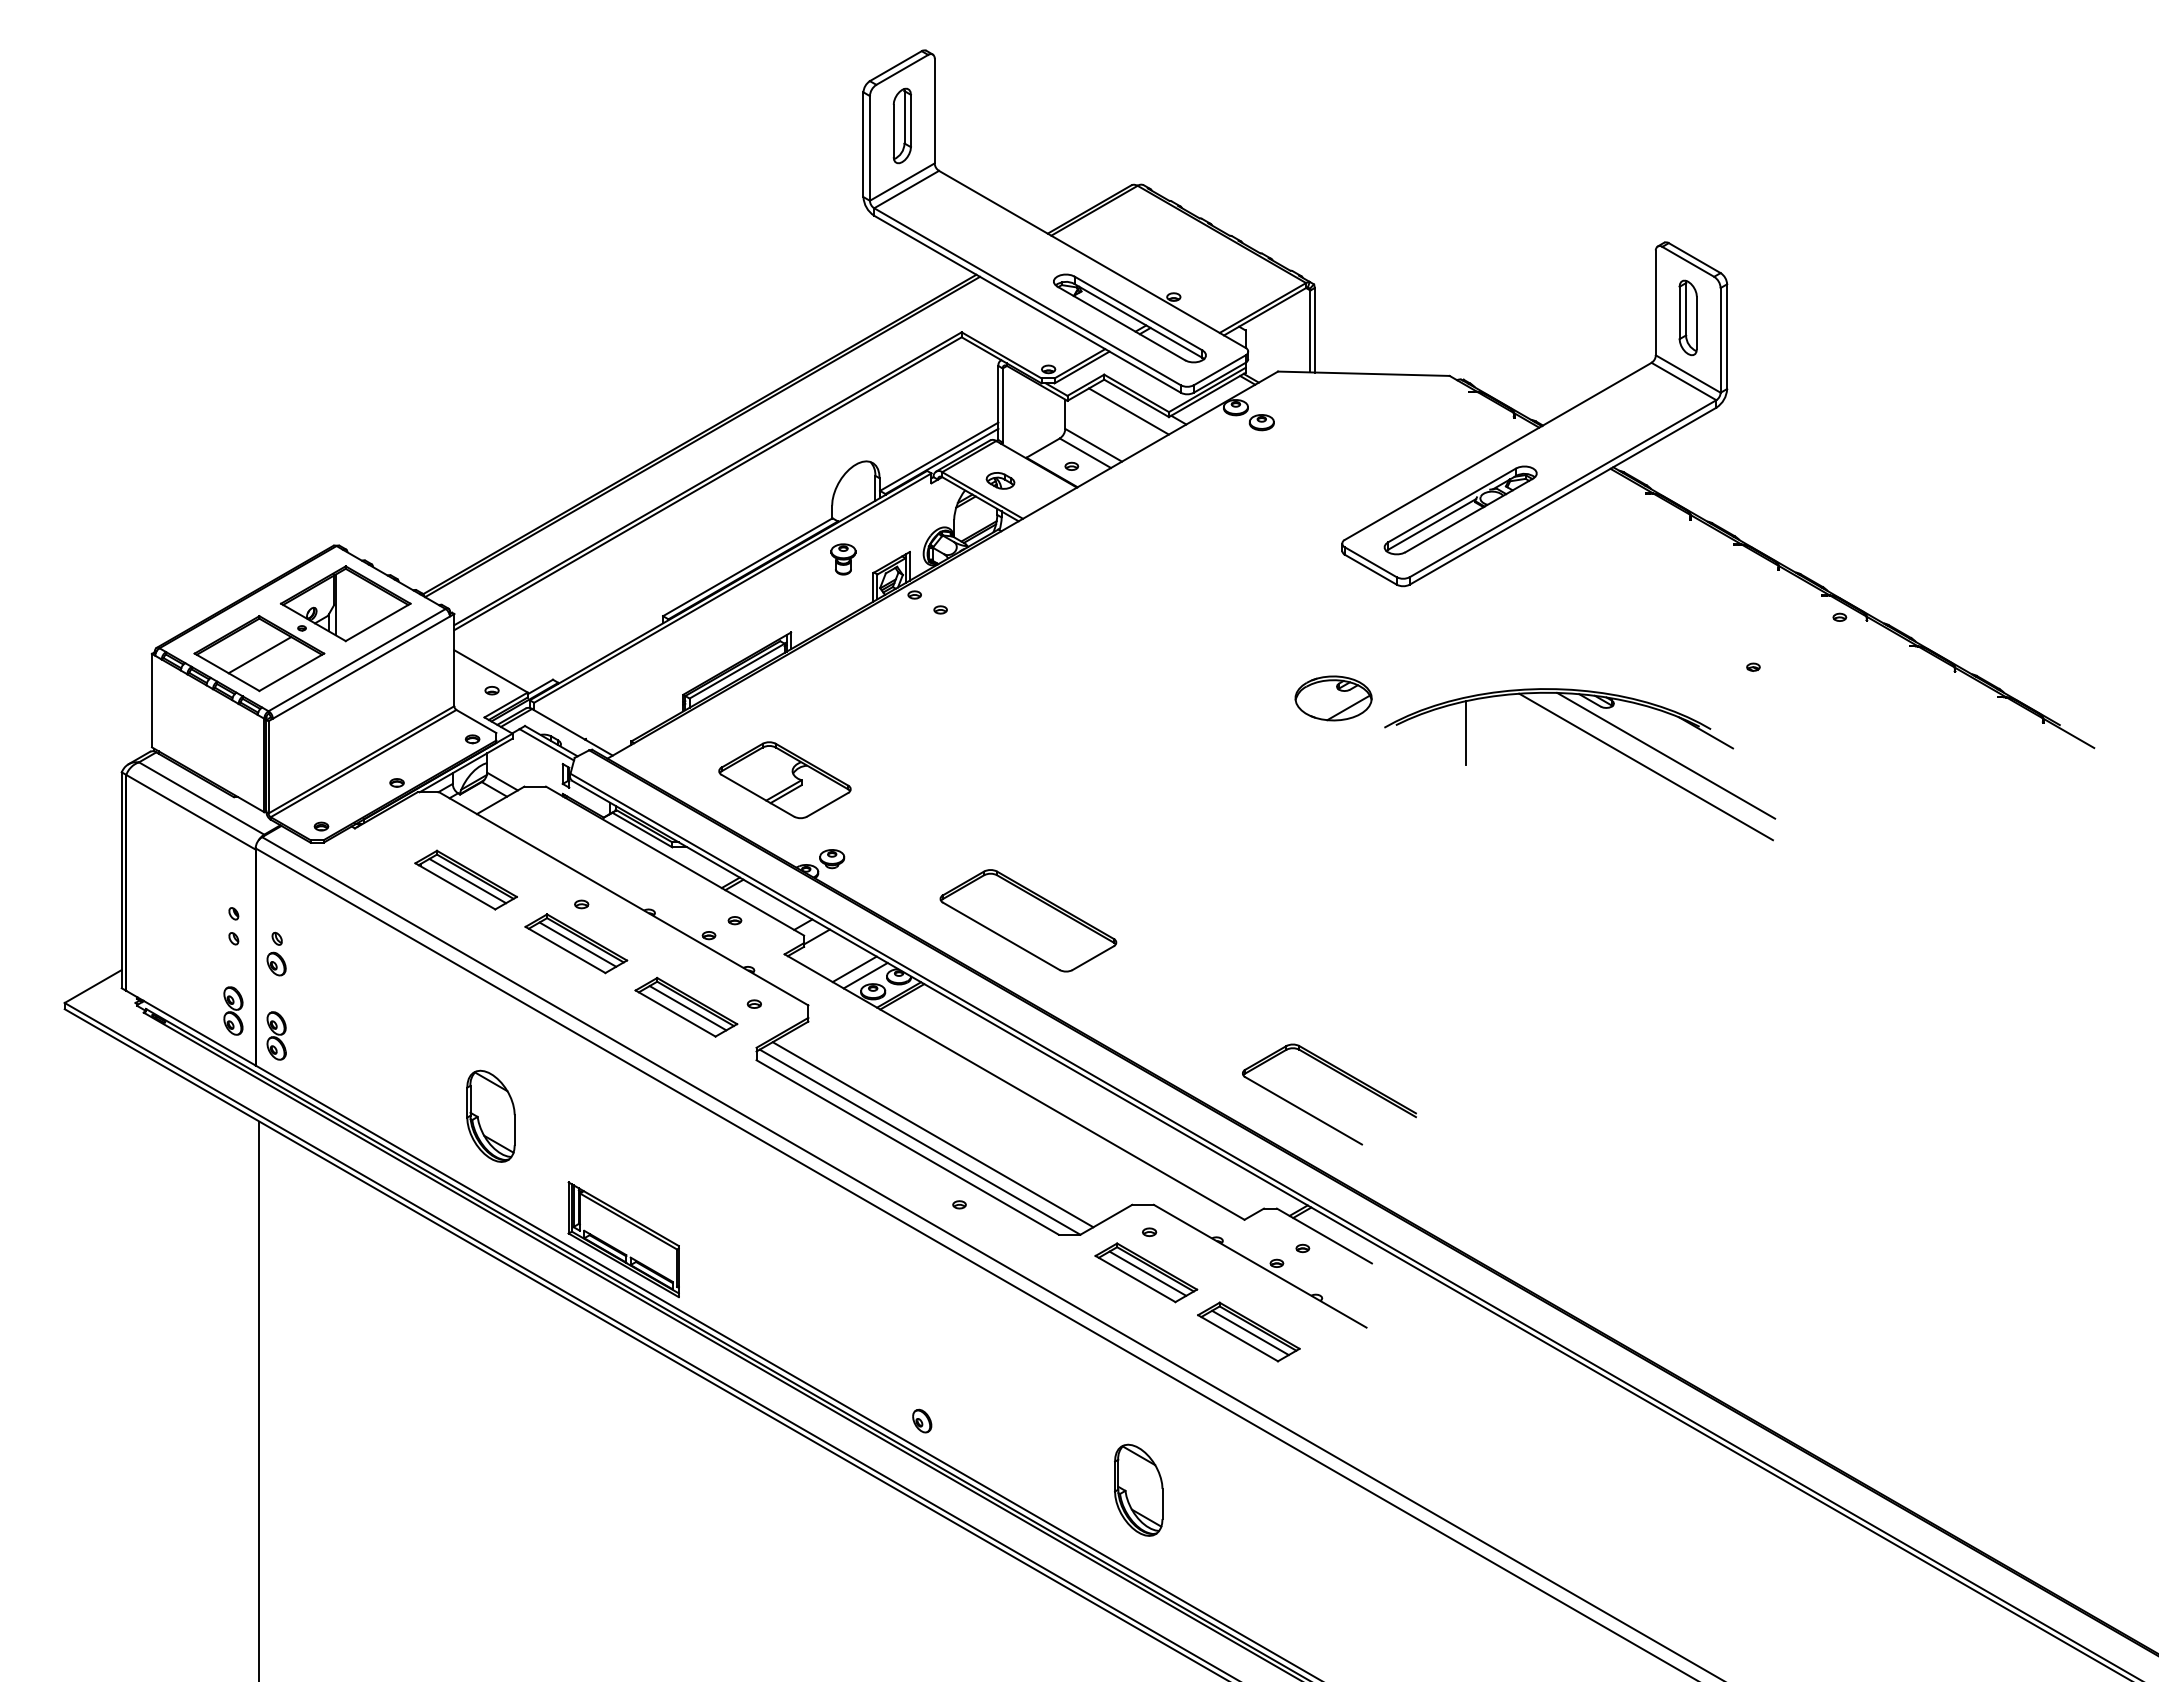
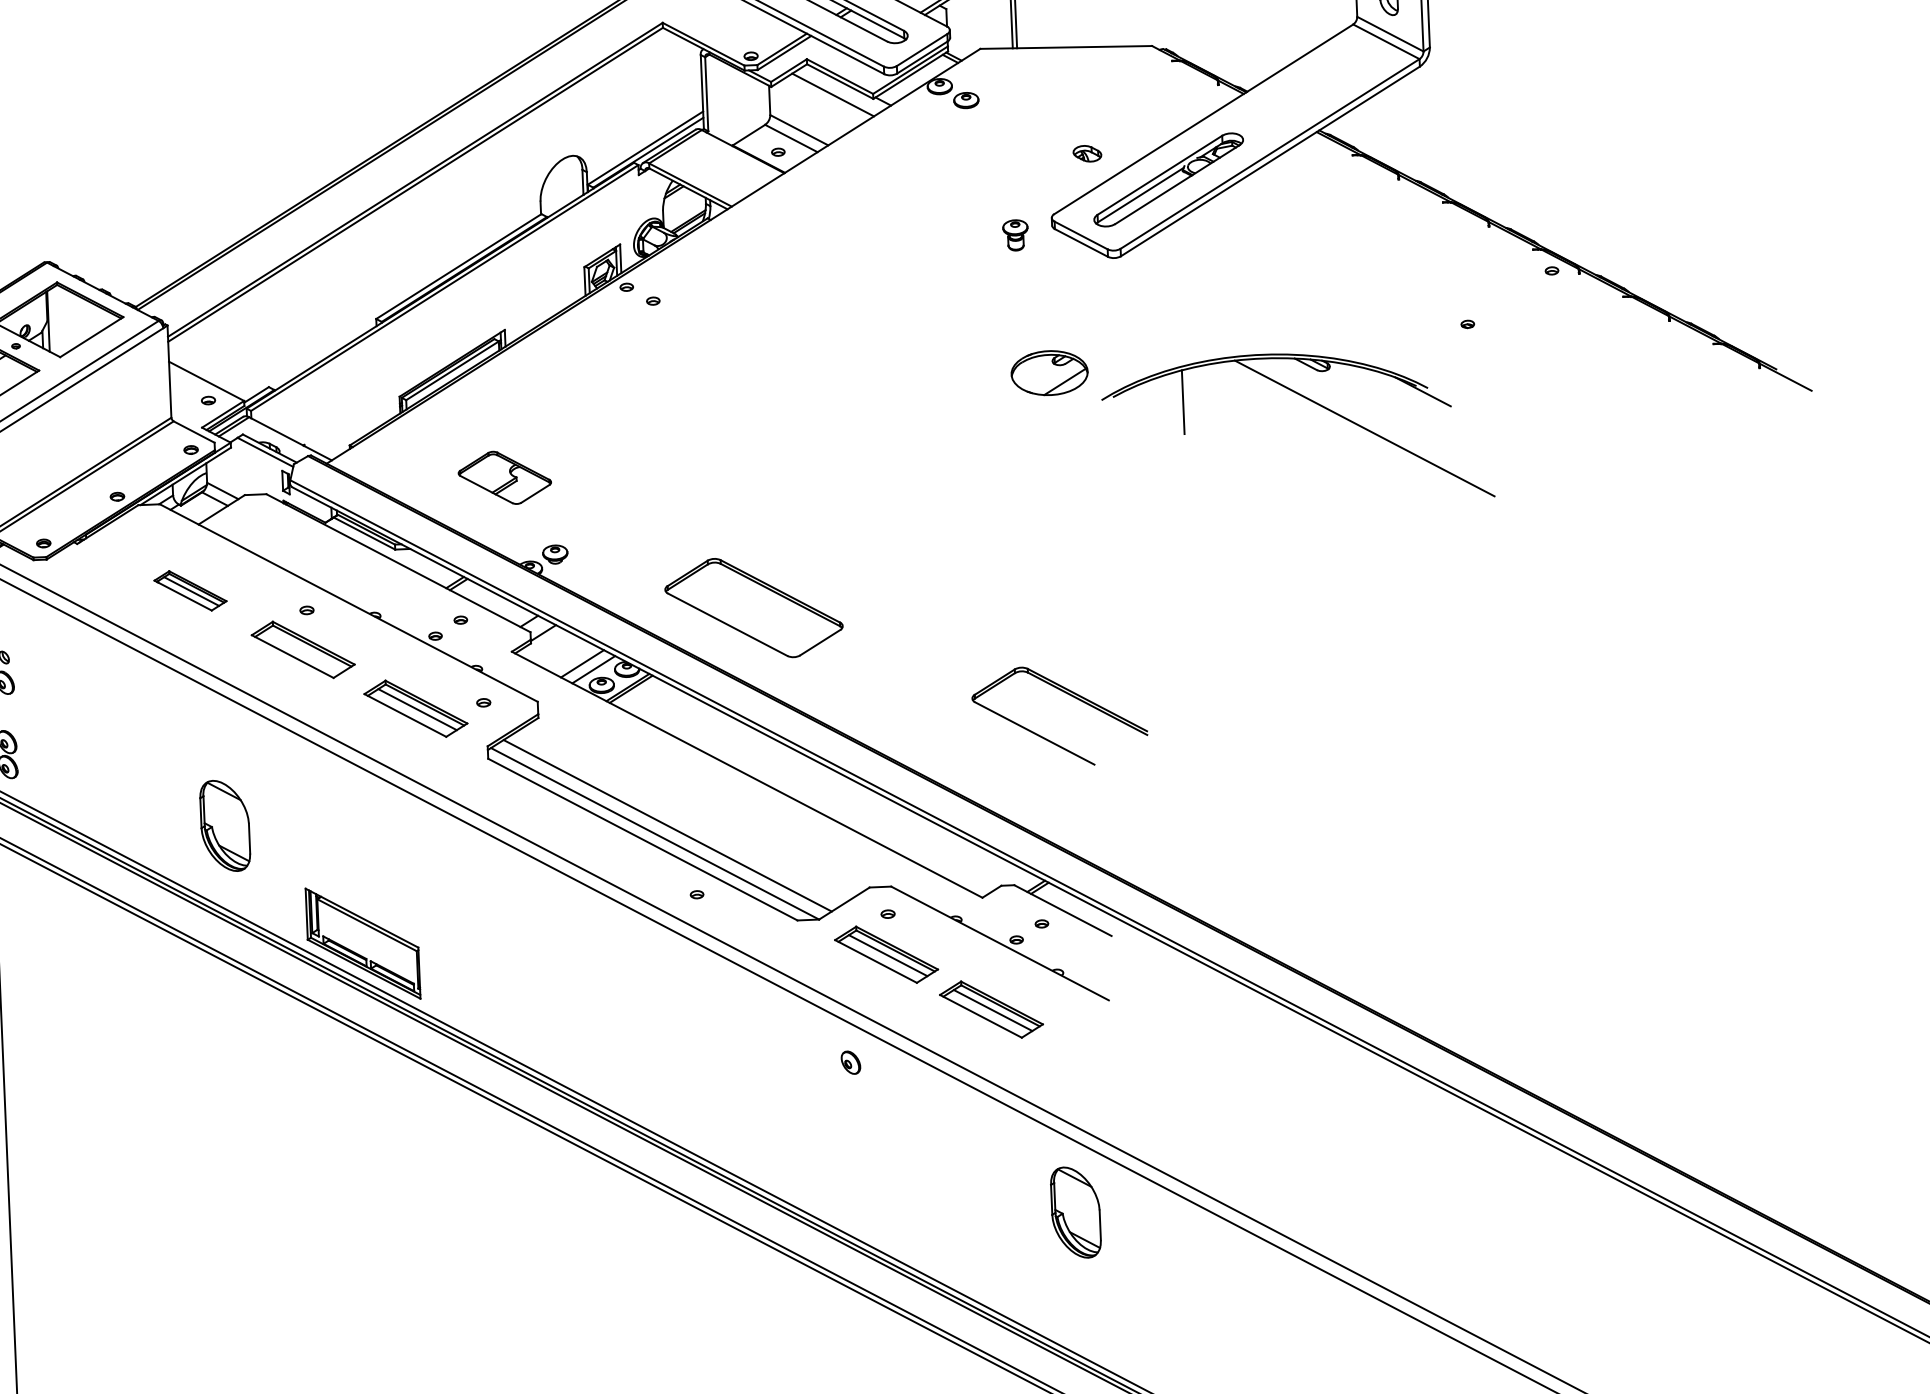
part: (1000, 480) -> (1087, 153), moved
part: (843, 559) -> (1015, 235), moved
line: (1666, 755) -> (1384, 416), removed
part: (784, 780) -> (504, 478), size x0.7
part: (465, 879) -> (189, 590), size x0.7
line: (577, 944) -> (304, 650), removed
part: (1341, 1075) -> (1071, 696), moved
part: (922, 1420) -> (851, 1062), moved
part: (1138, 1489) -> (1075, 1211), moved

